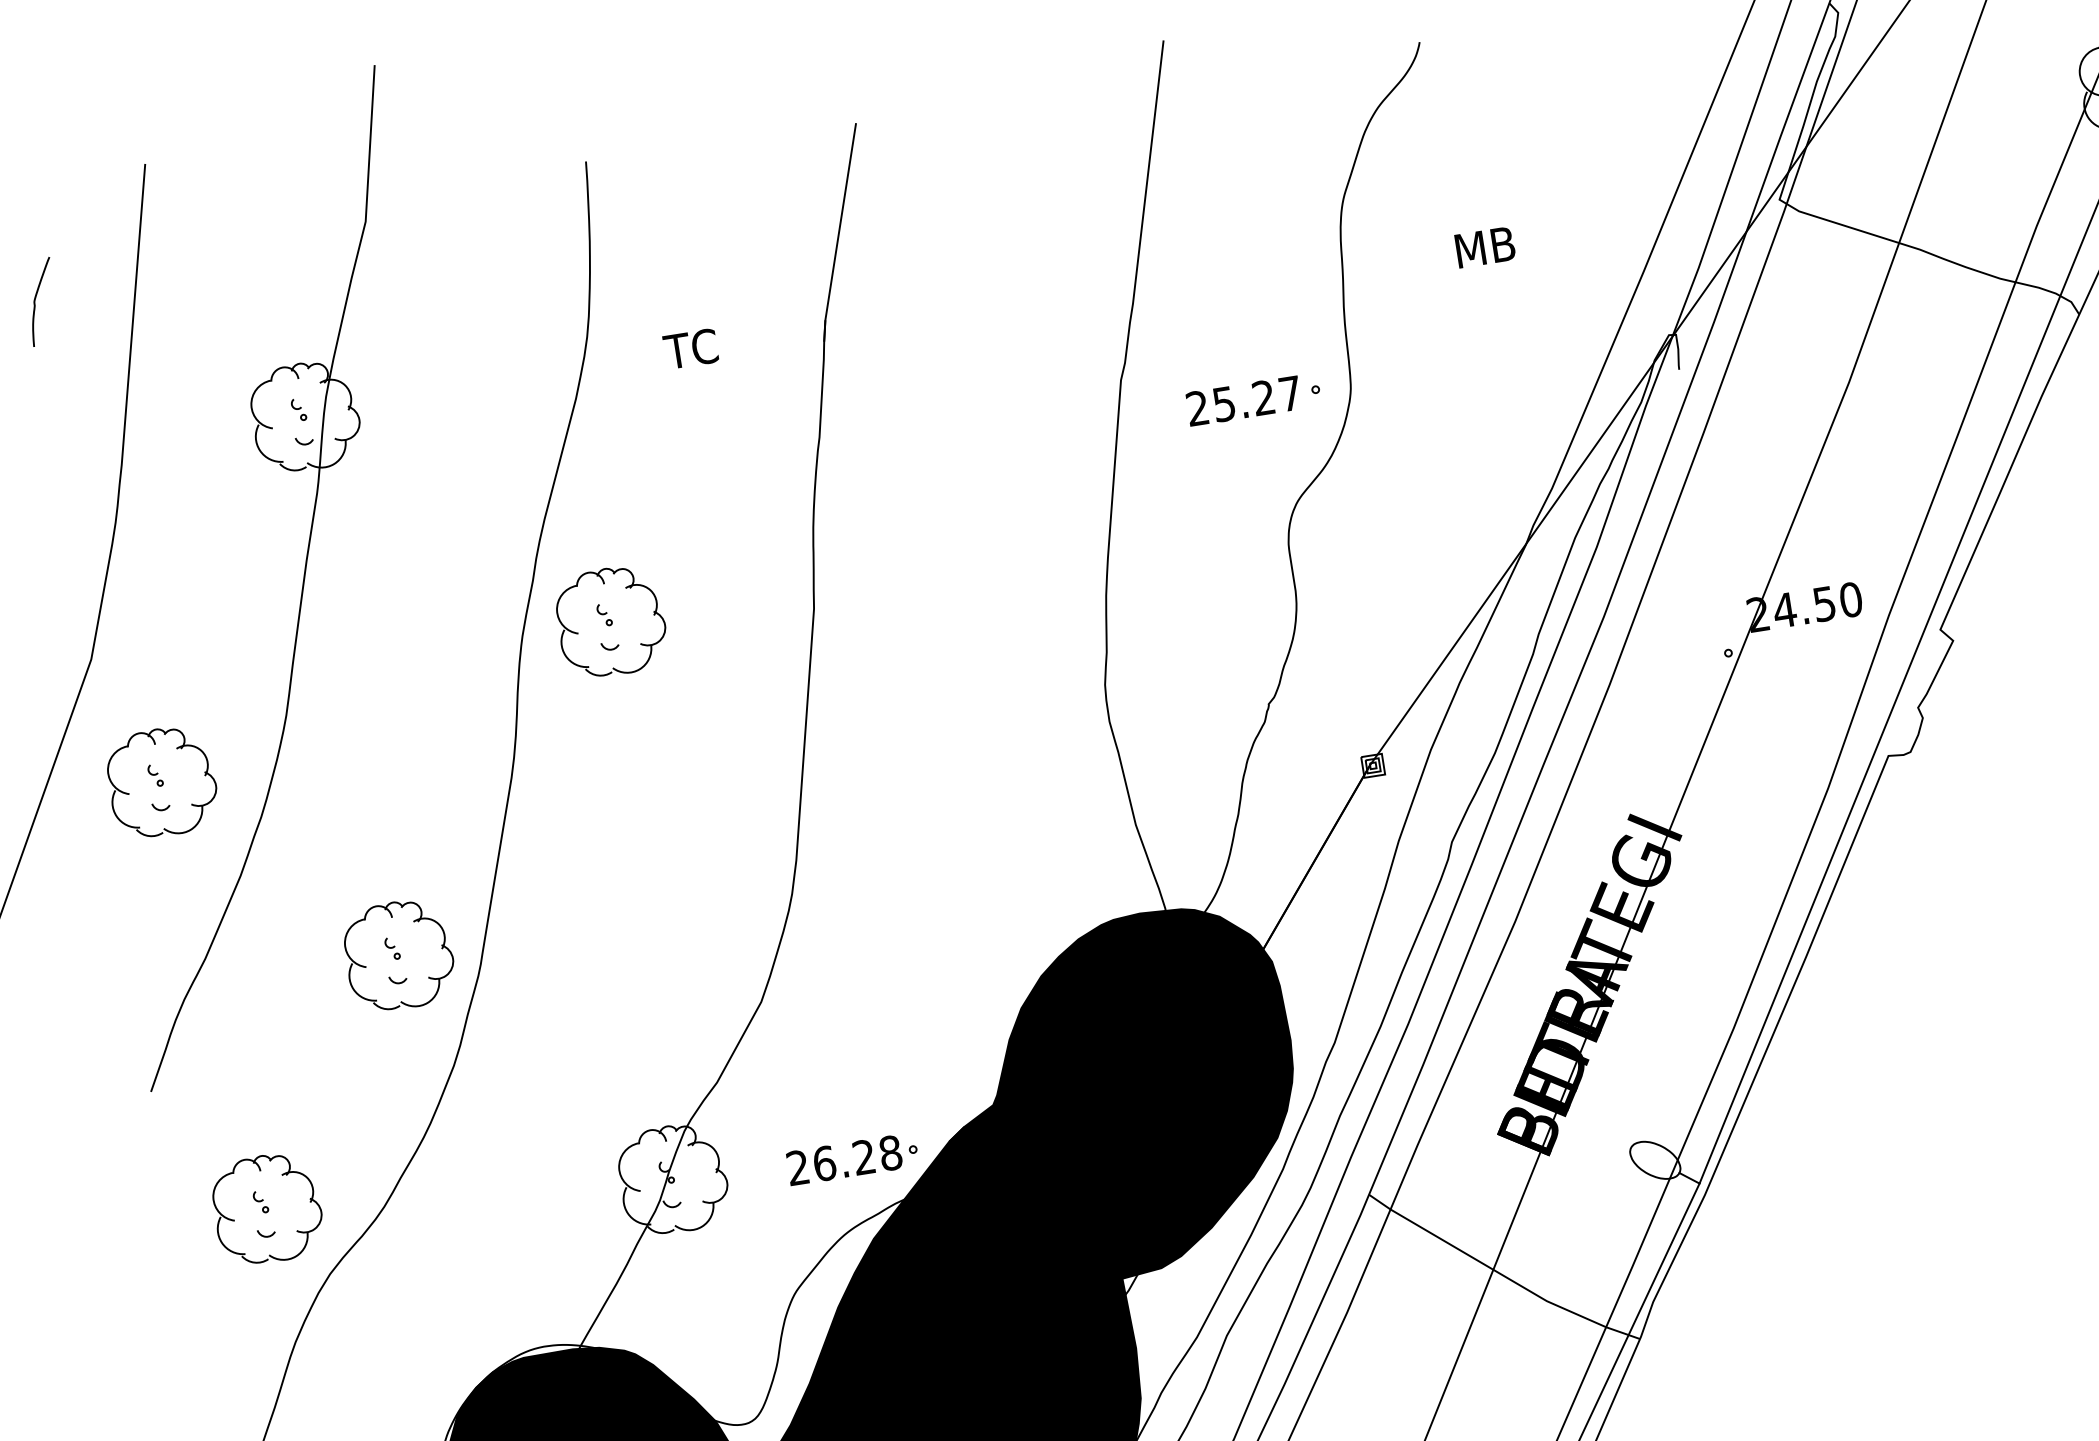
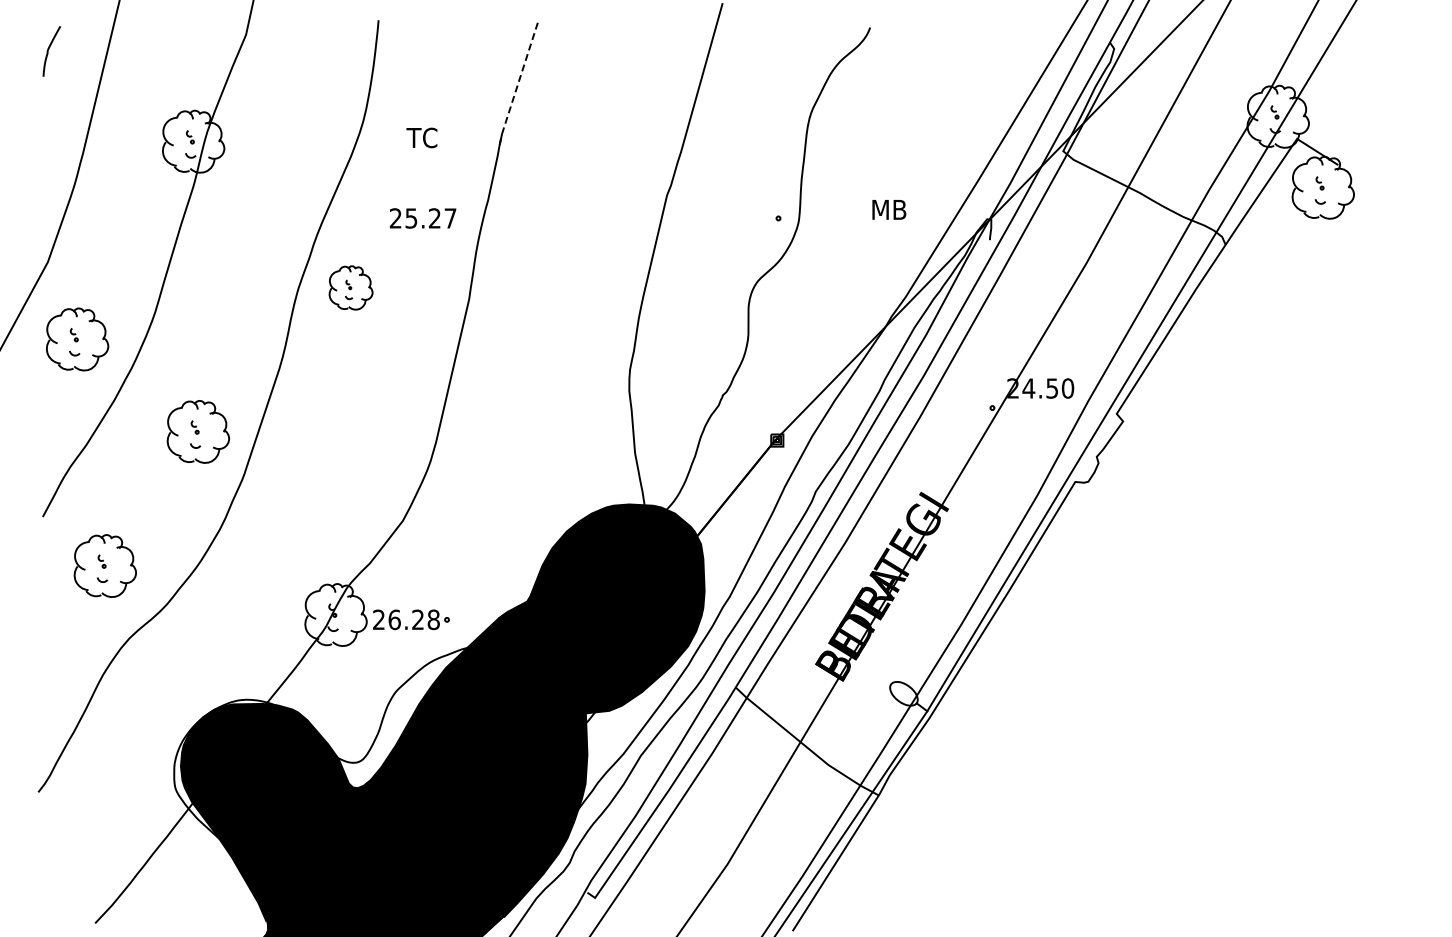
line: (838, 234) -> (517, 85), solid -> dashed
text: (1485, 246) -> (889, 209), moved
text: (1242, 401) -> (422, 218), moved
part: (610, 621) -> (350, 287), size x0.7
part: (397, 954) -> (197, 431), moved
part: (852, 1158) -> (411, 619), moved
part: (265, 1208) -> (104, 565), moved

